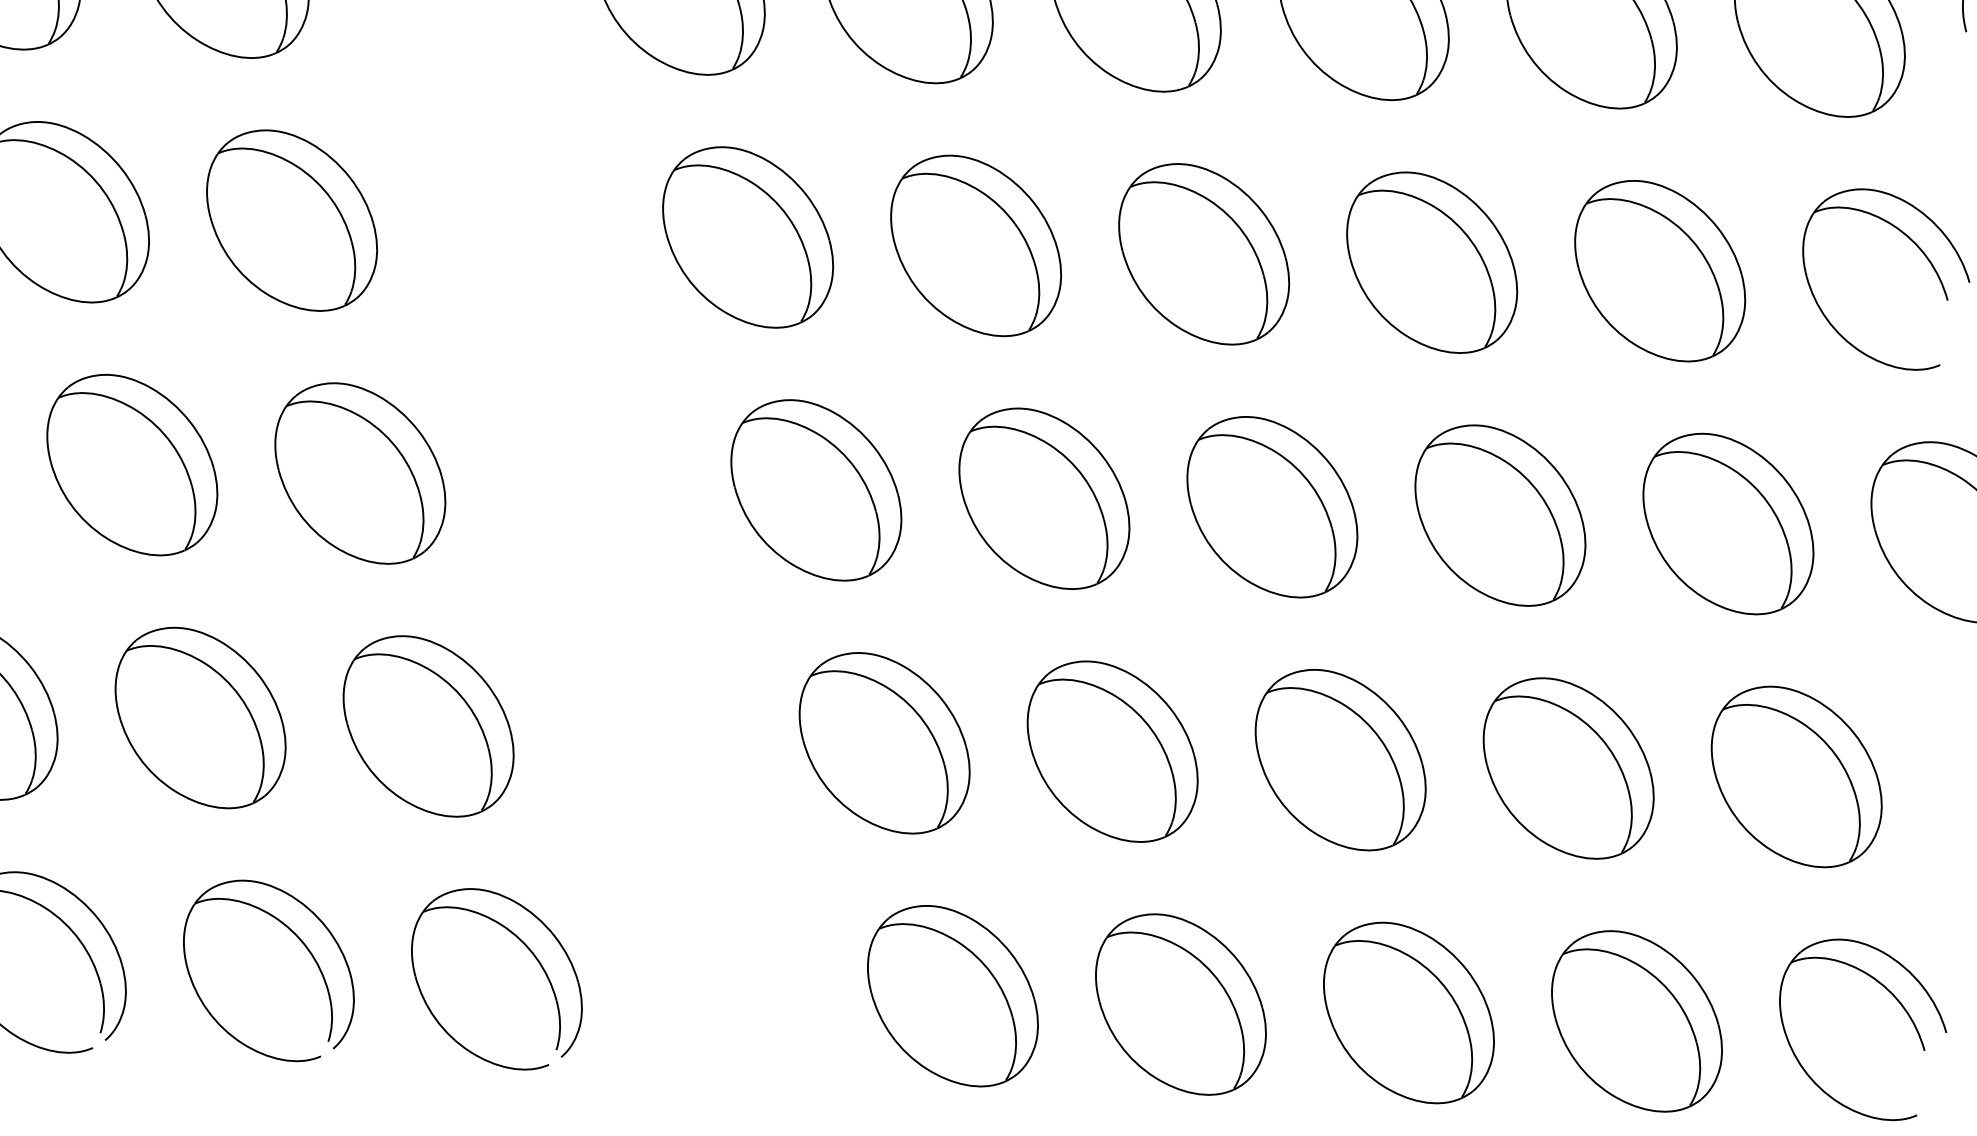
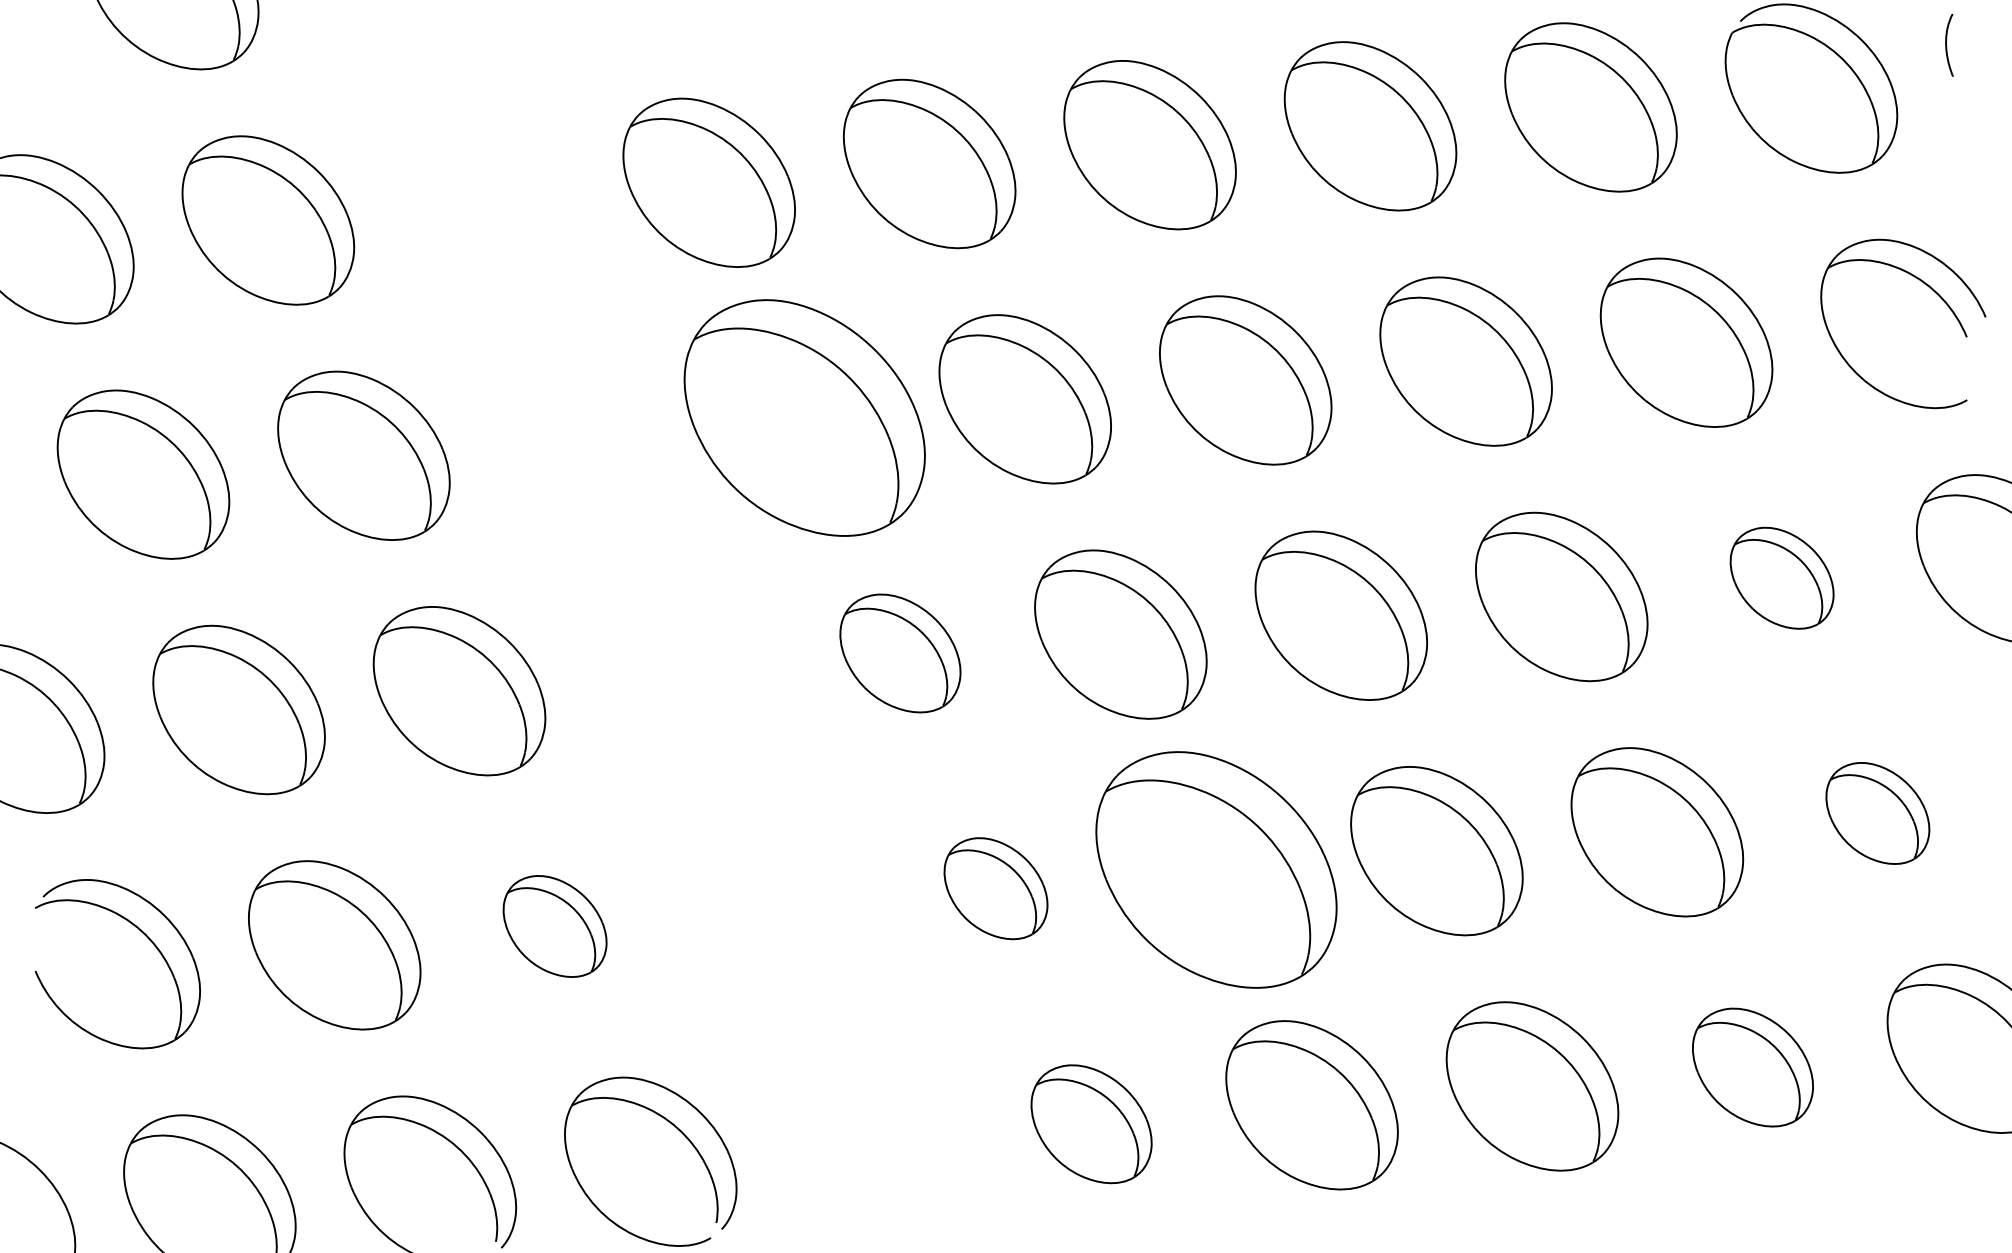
part: (747, 237) -> (804, 418), size x1.4
part: (816, 490) -> (900, 653), size x0.7
part: (1727, 524) -> (1781, 578), size x0.6
part: (427, 726) -> (554, 926), size x0.6
part: (884, 742) -> (995, 888), size x0.6
part: (1112, 751) -> (1216, 869), size x1.4
part: (1796, 776) -> (1877, 813), size x0.6
part: (952, 996) -> (1091, 1124), size x0.7
part: (1636, 1021) -> (1752, 1067), size x0.7

